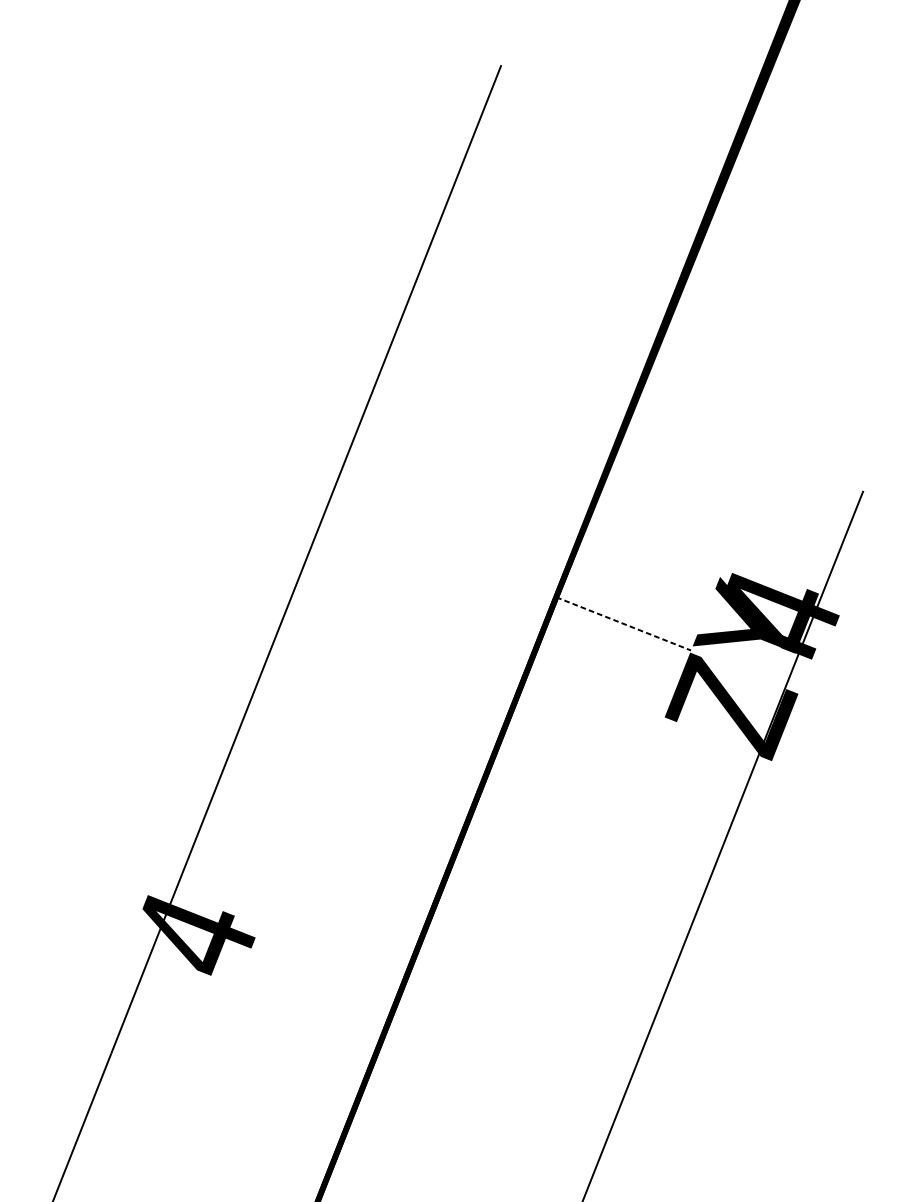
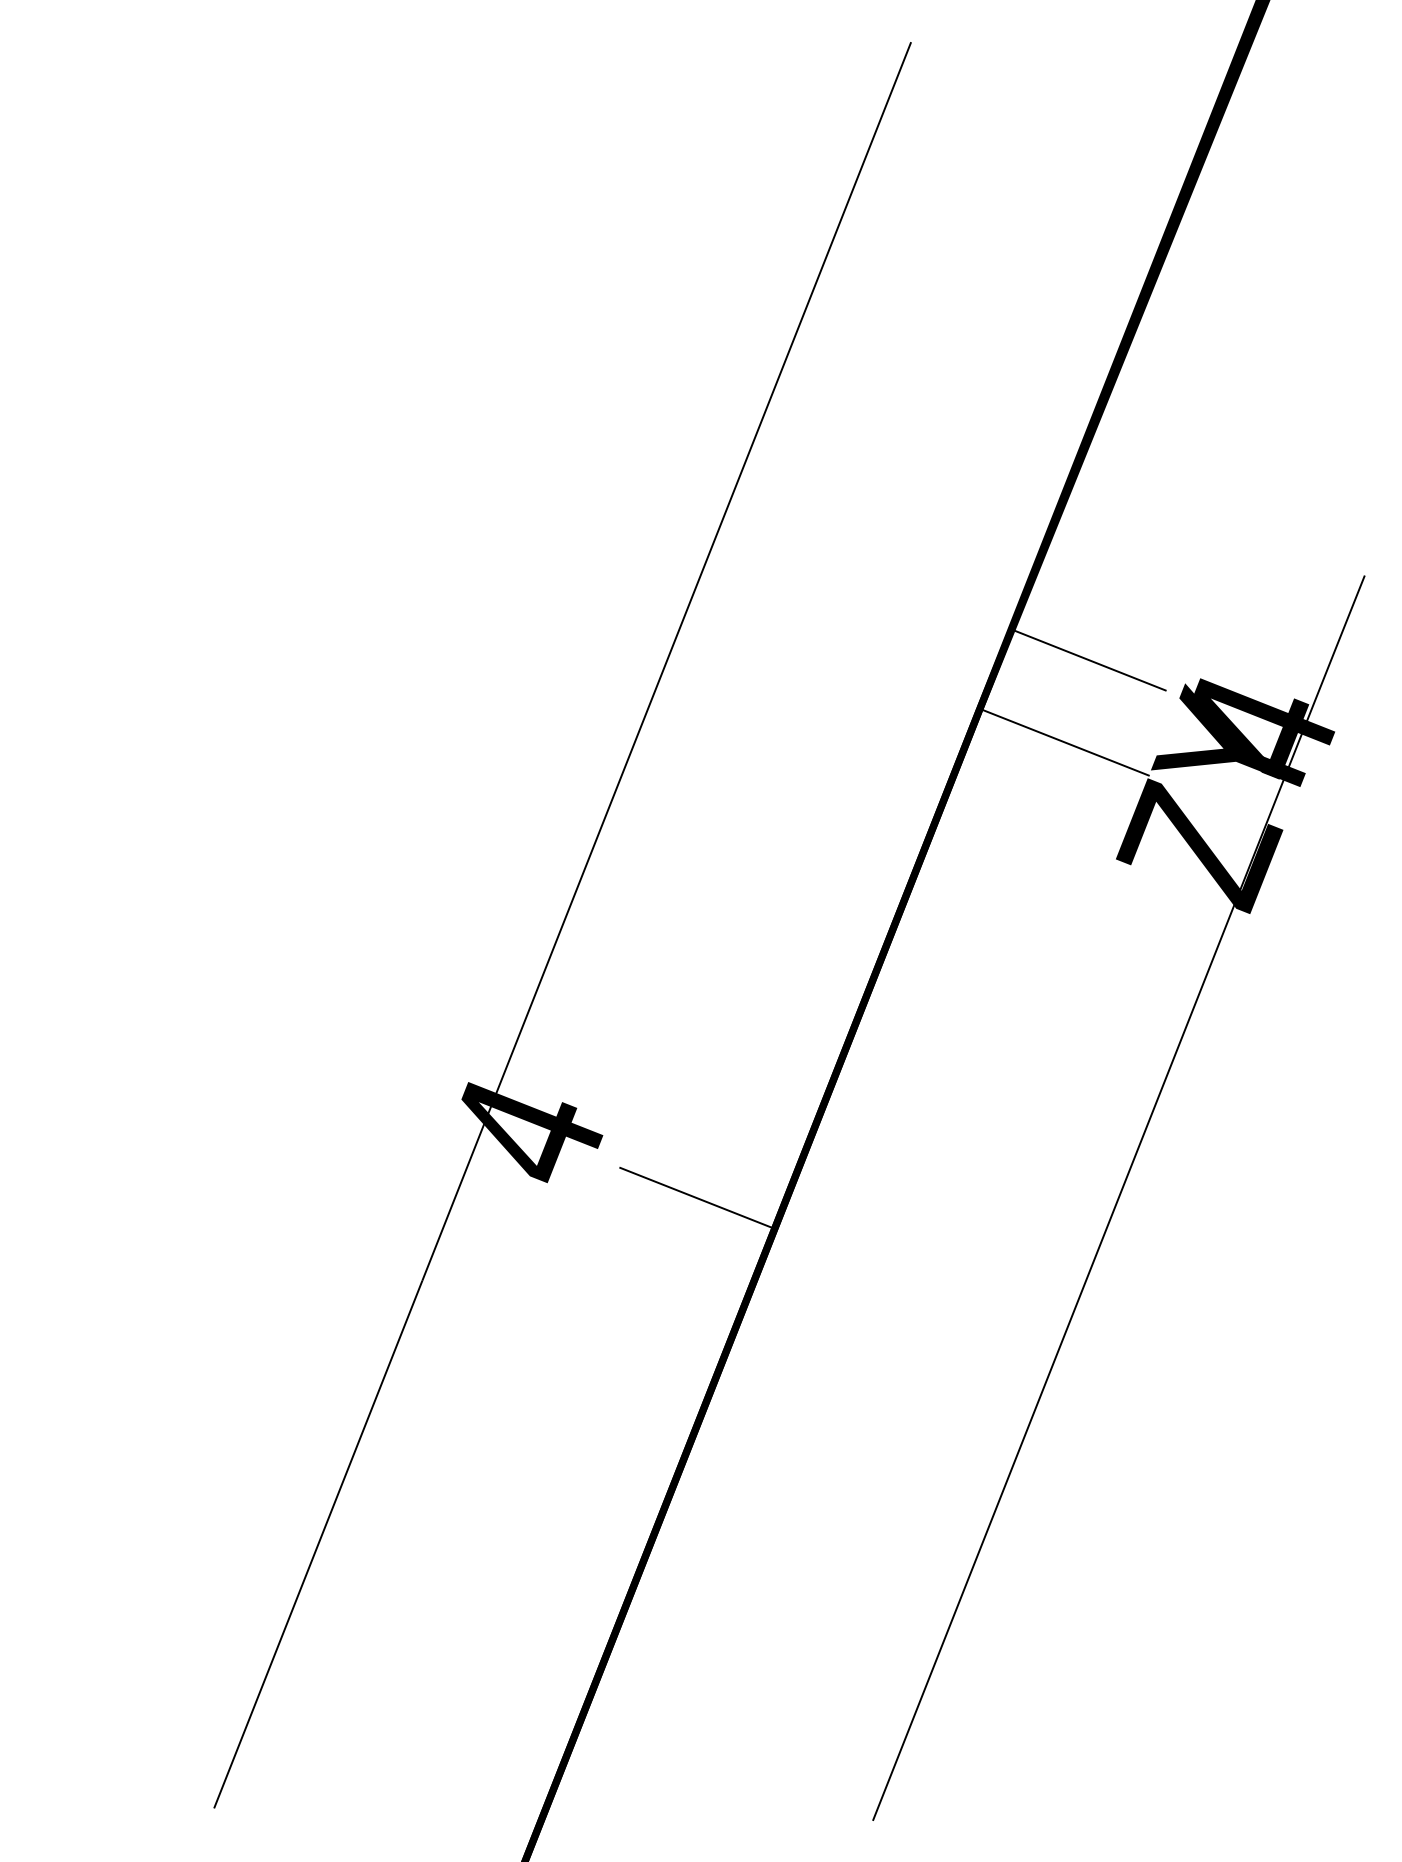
line: (642, 557) -> (1088, 659), added
line: (623, 624) -> (1064, 742), dashed -> solid
line: (330, 987) -> (697, 1197), added

